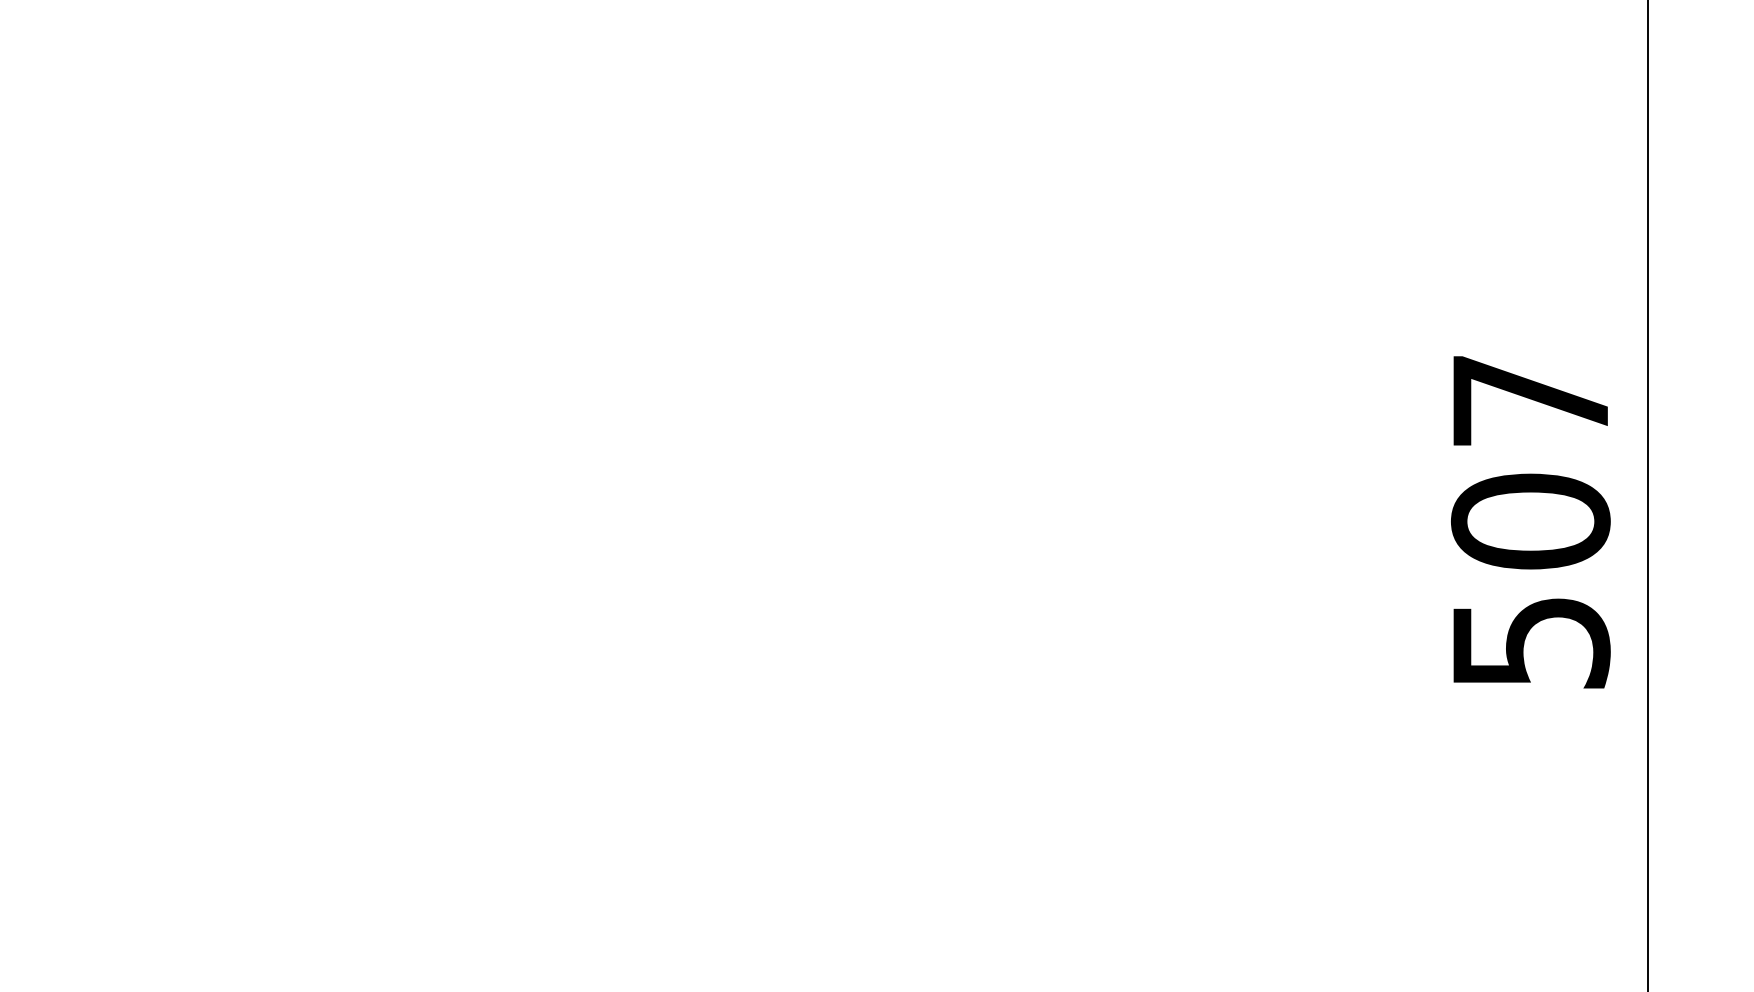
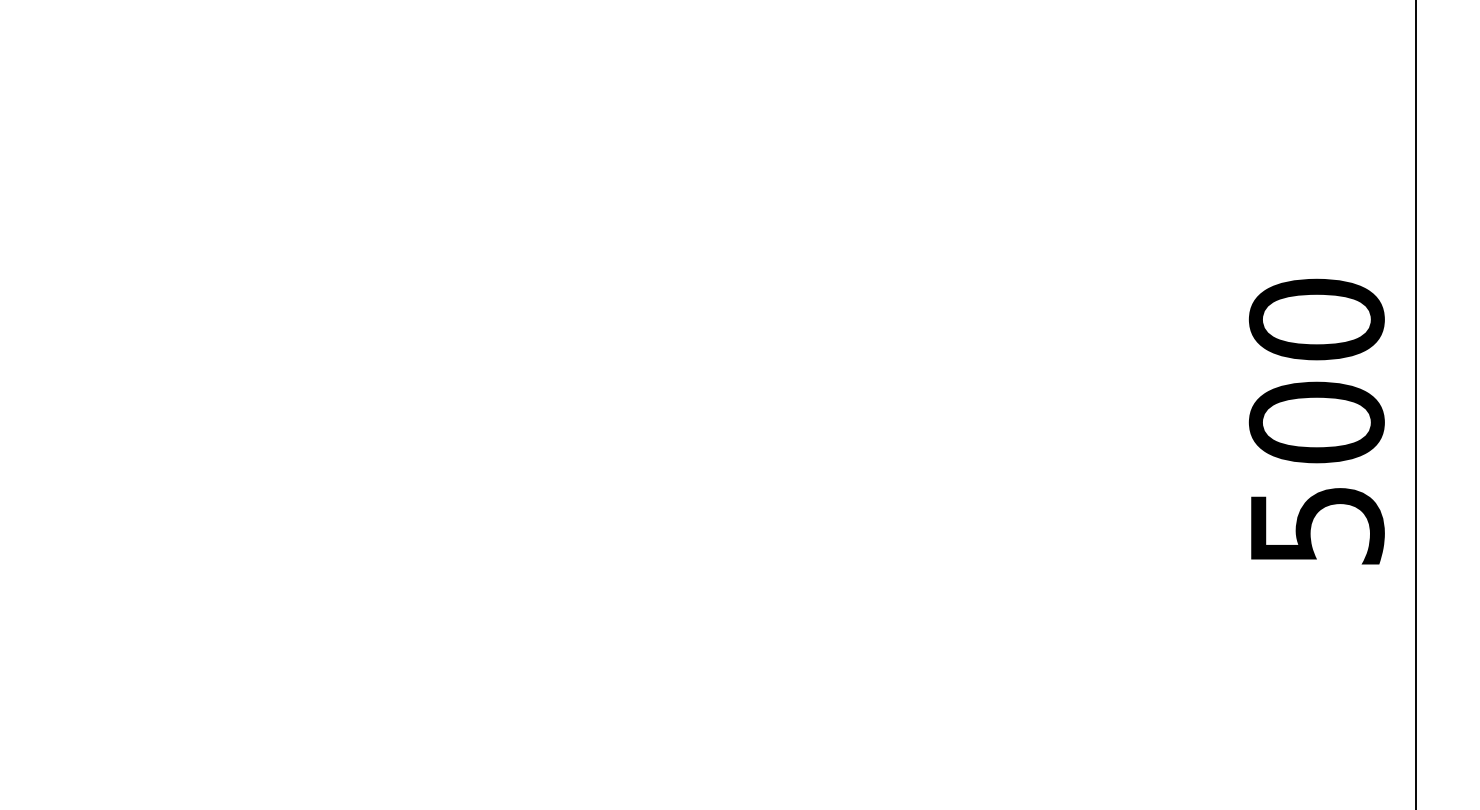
text: (1530, 400) -> (1316, 319), 507 -> 500

